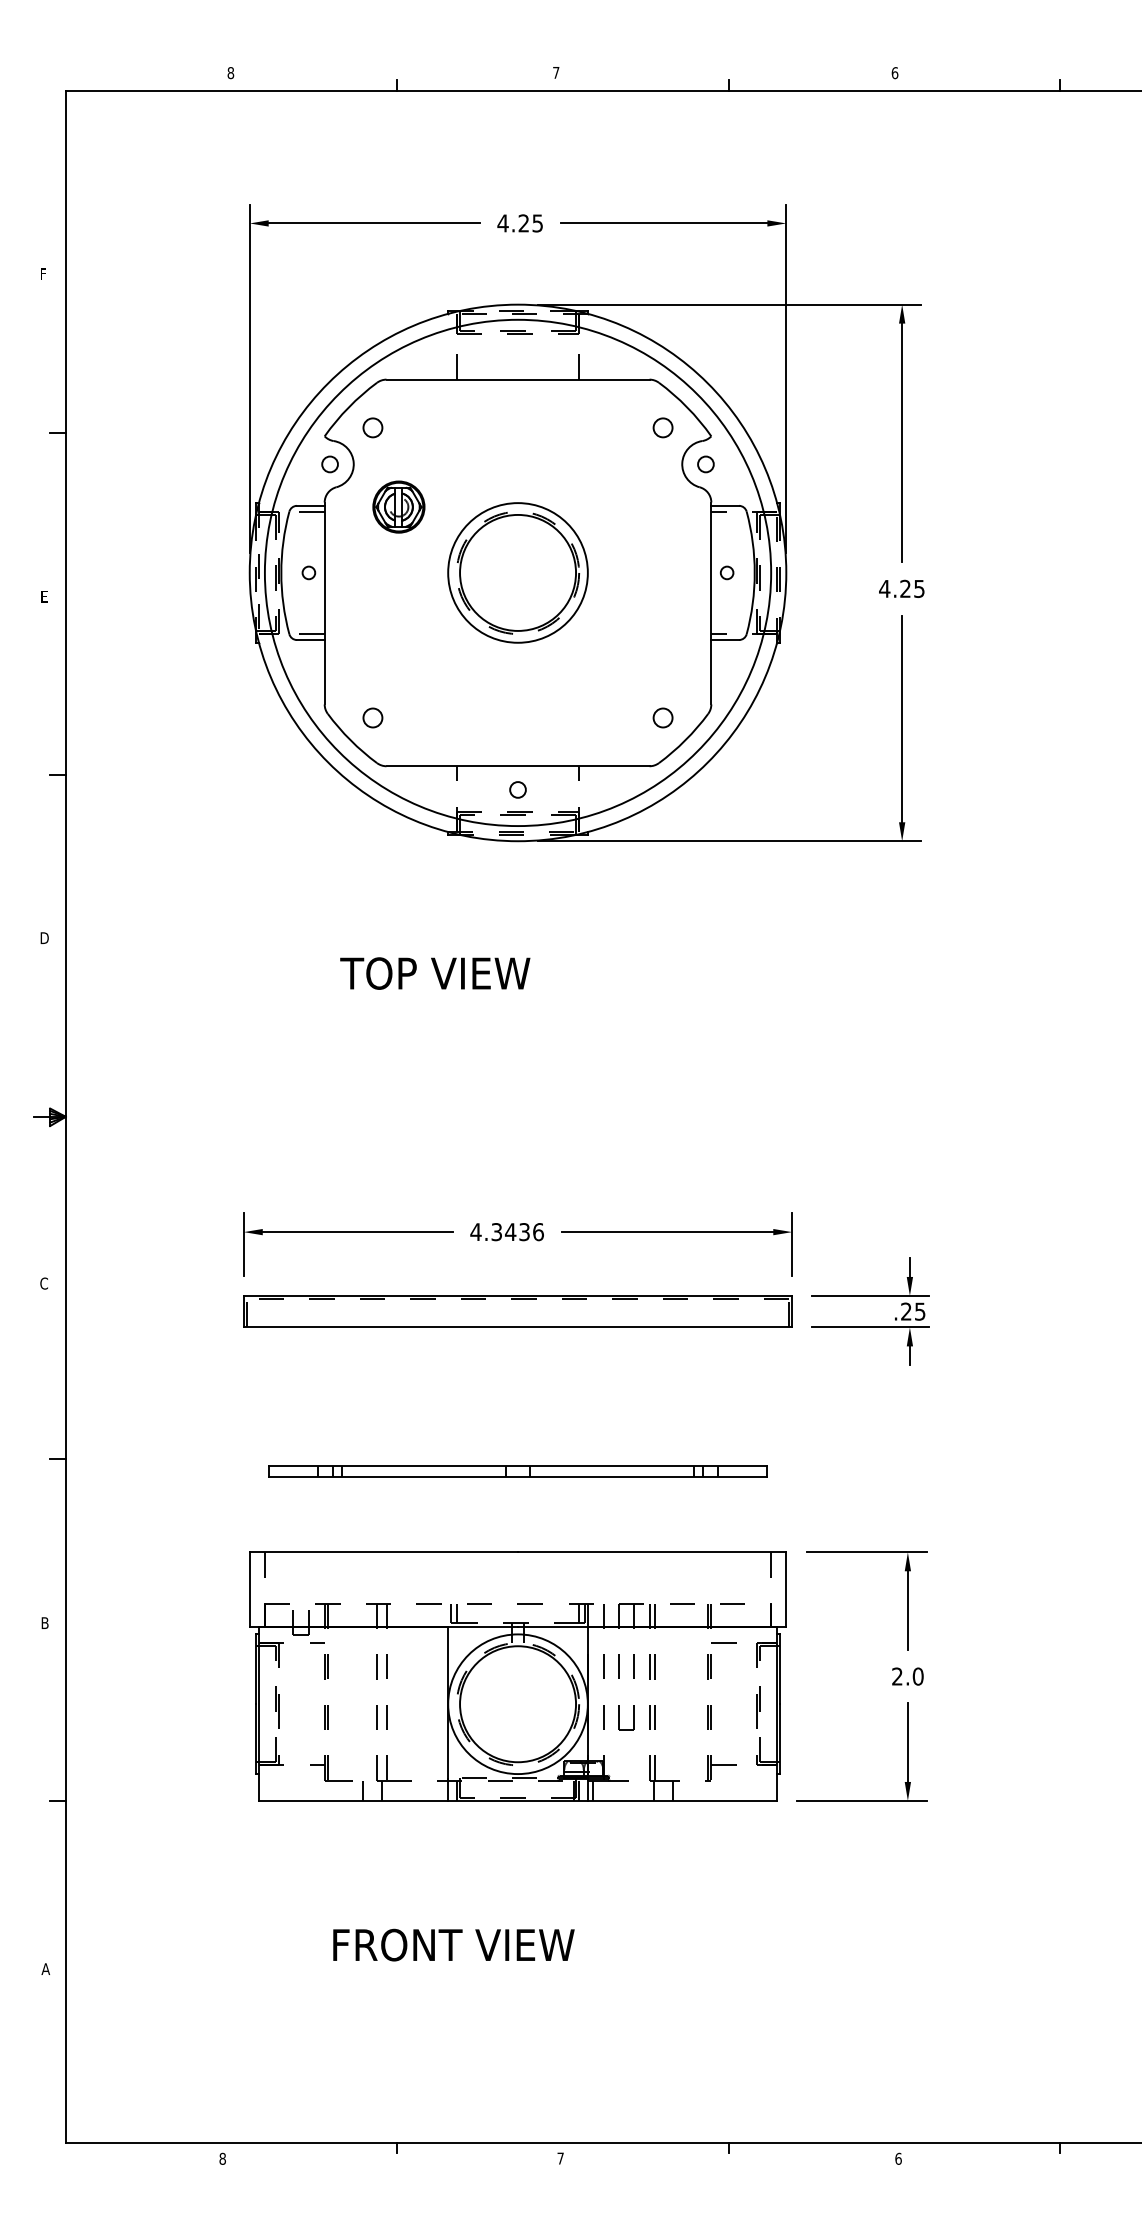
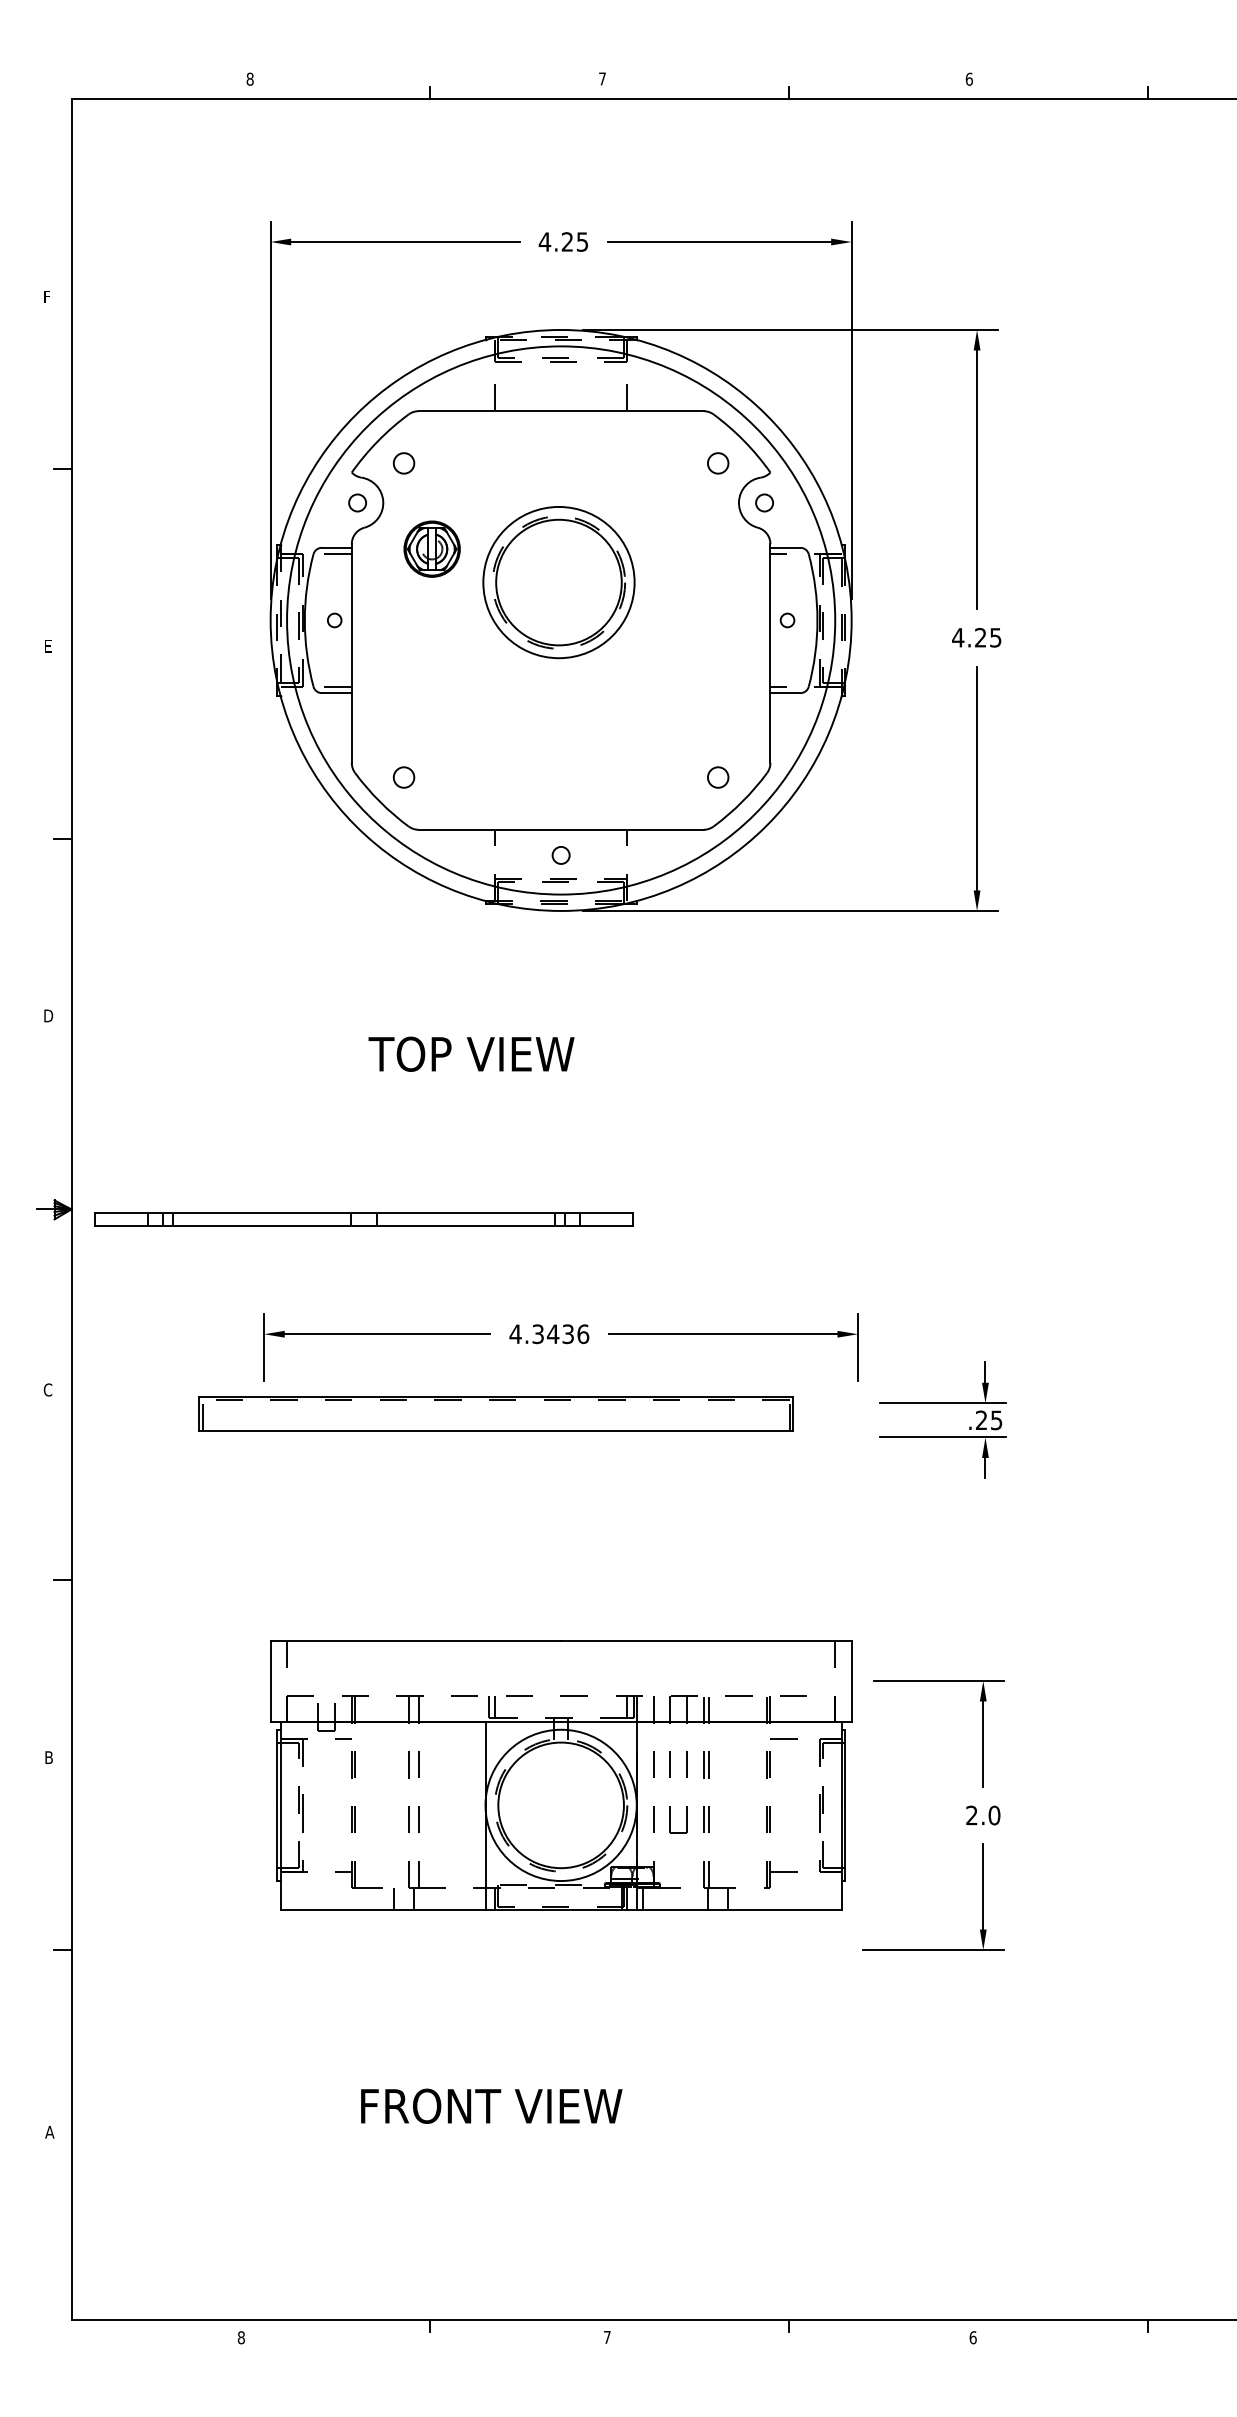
part: (517, 572) -> (558, 582), moved
part: (517, 1311) -> (495, 1413), moved
part: (517, 1471) -> (363, 1219), moved
part: (517, 1676) -> (560, 1775), moved

